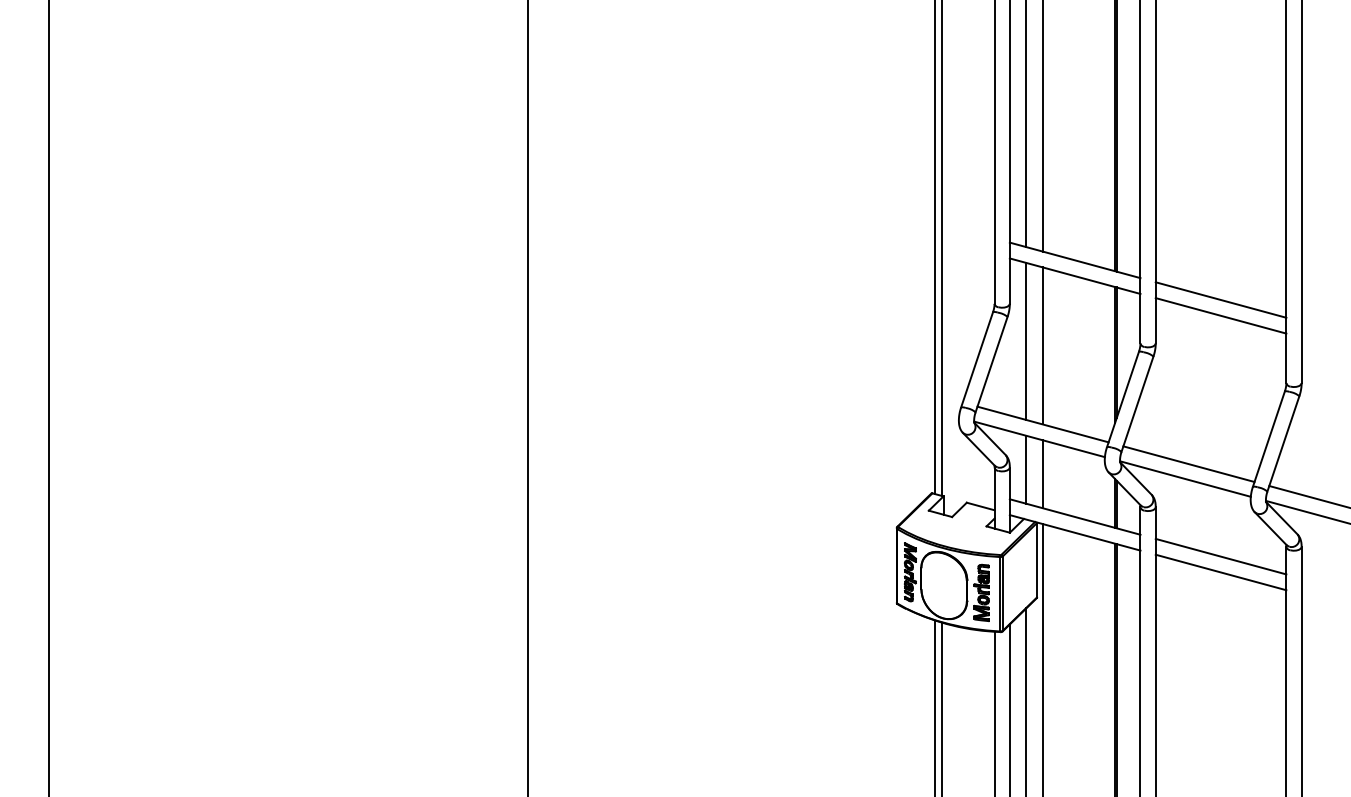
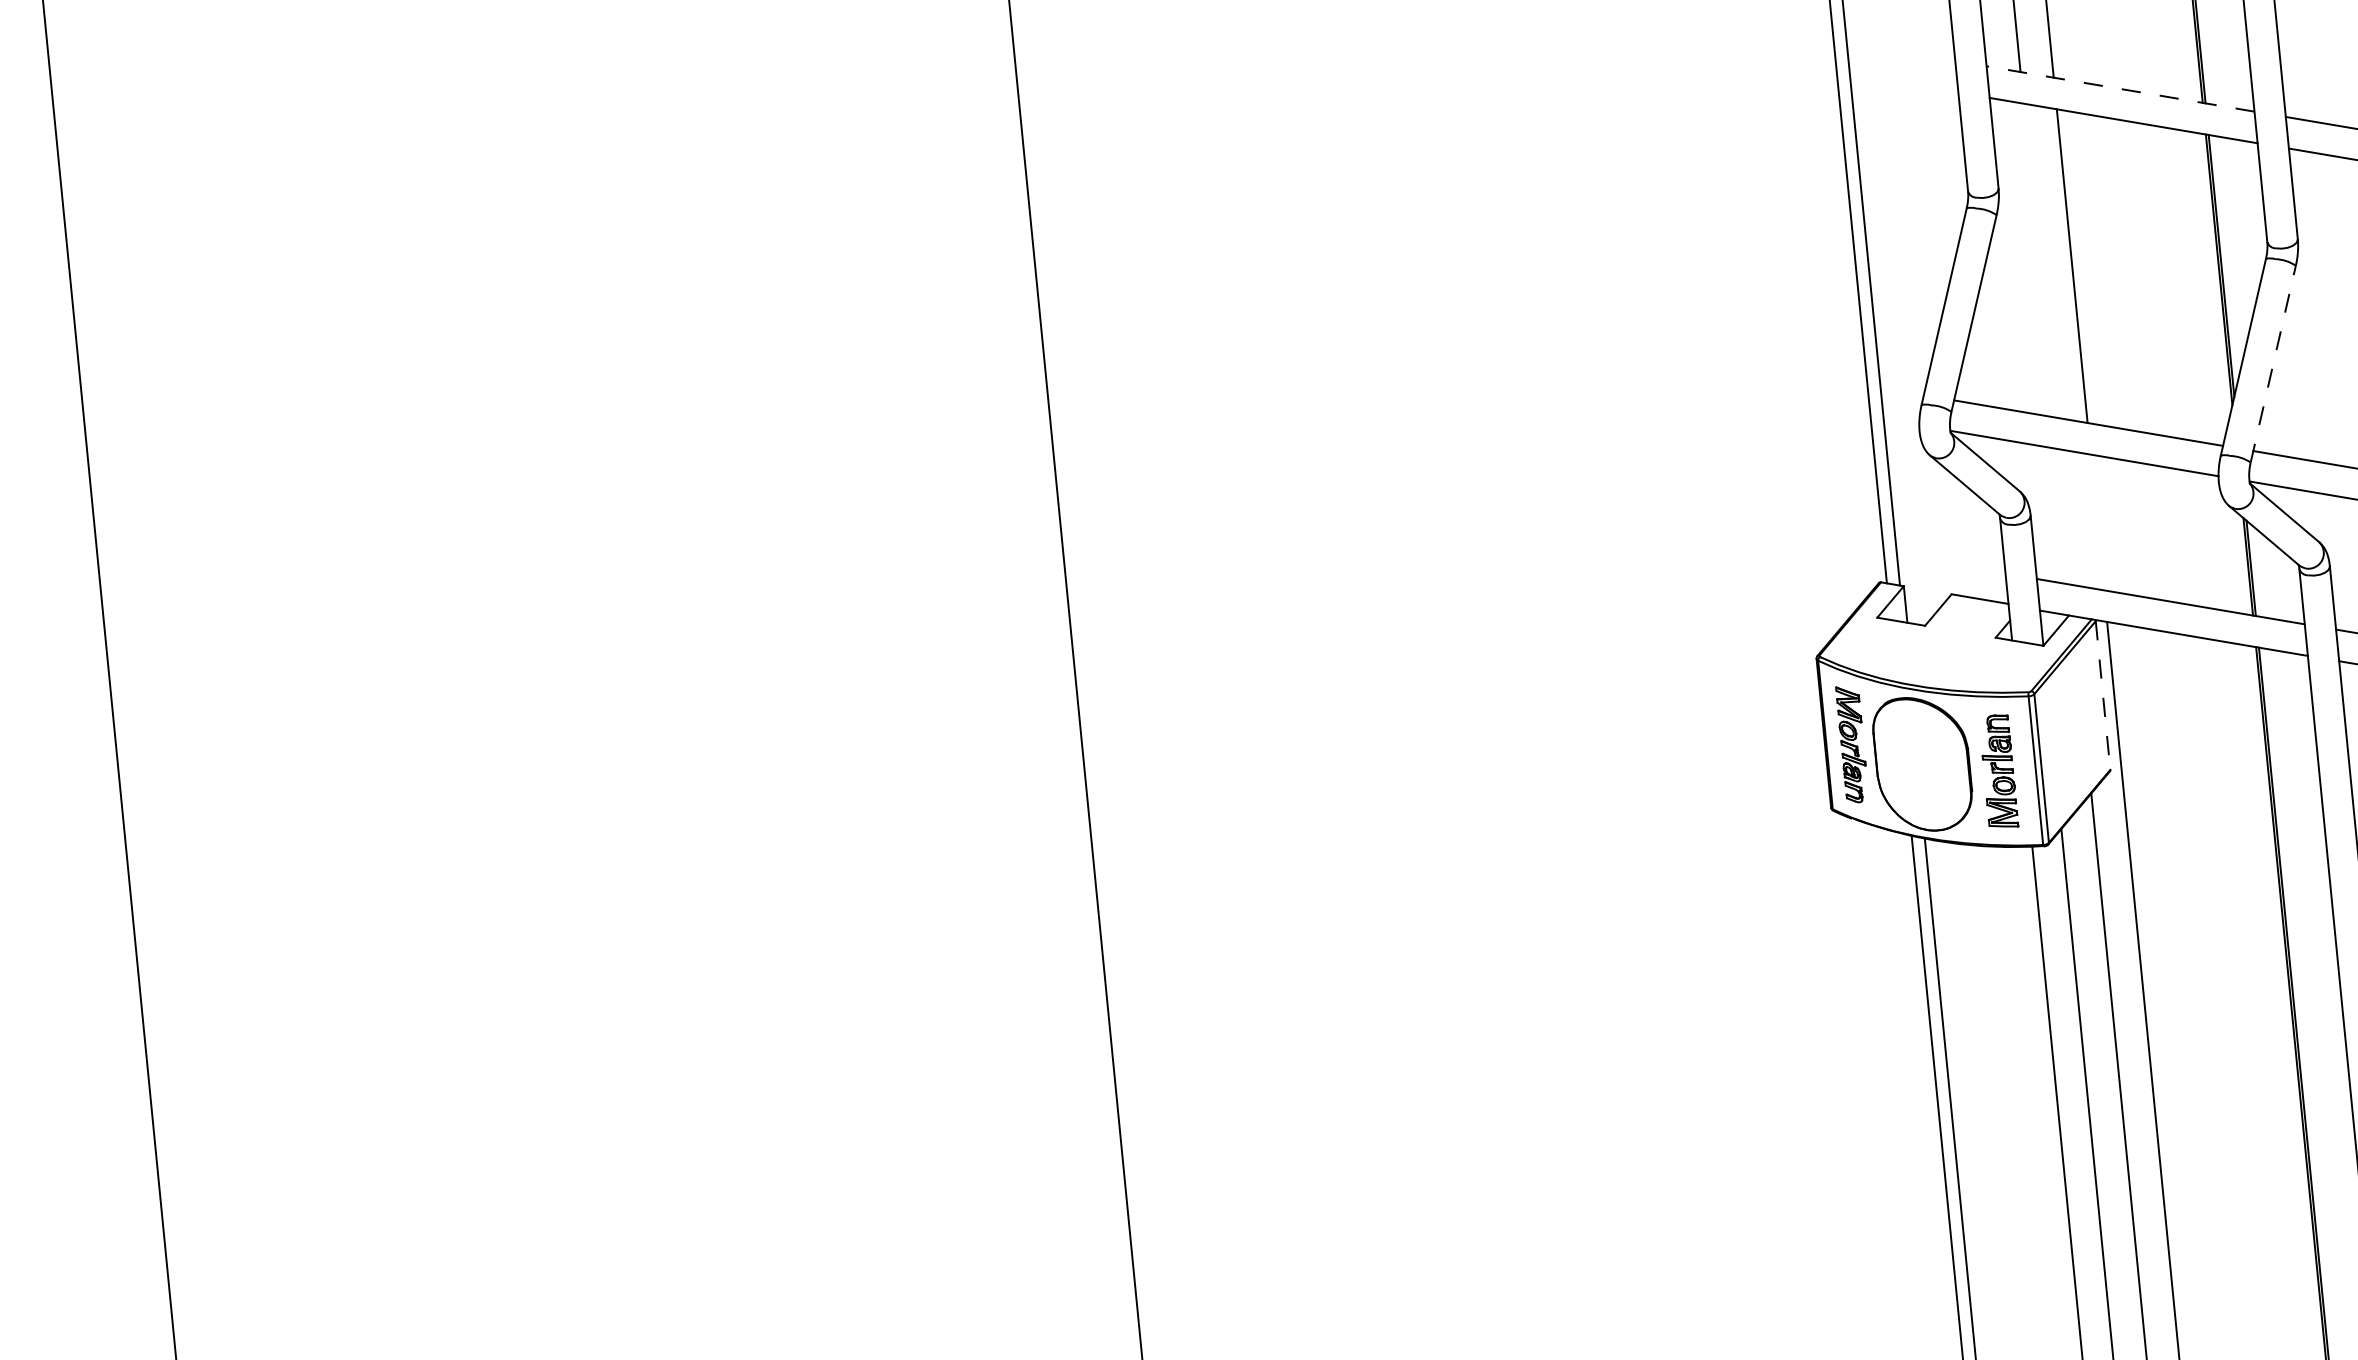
line: (1075, 260) -> (2121, 89), solid -> dashed
line: (1026, 341) -> (2039, 260), removed
line: (1137, 403) -> (2273, 362), solid -> dashed
line: (1026, 469) -> (2064, 516), removed
line: (1042, 474) -> (2097, 523), removed
line: (1036, 560) -> (2102, 696), solid -> dashed

